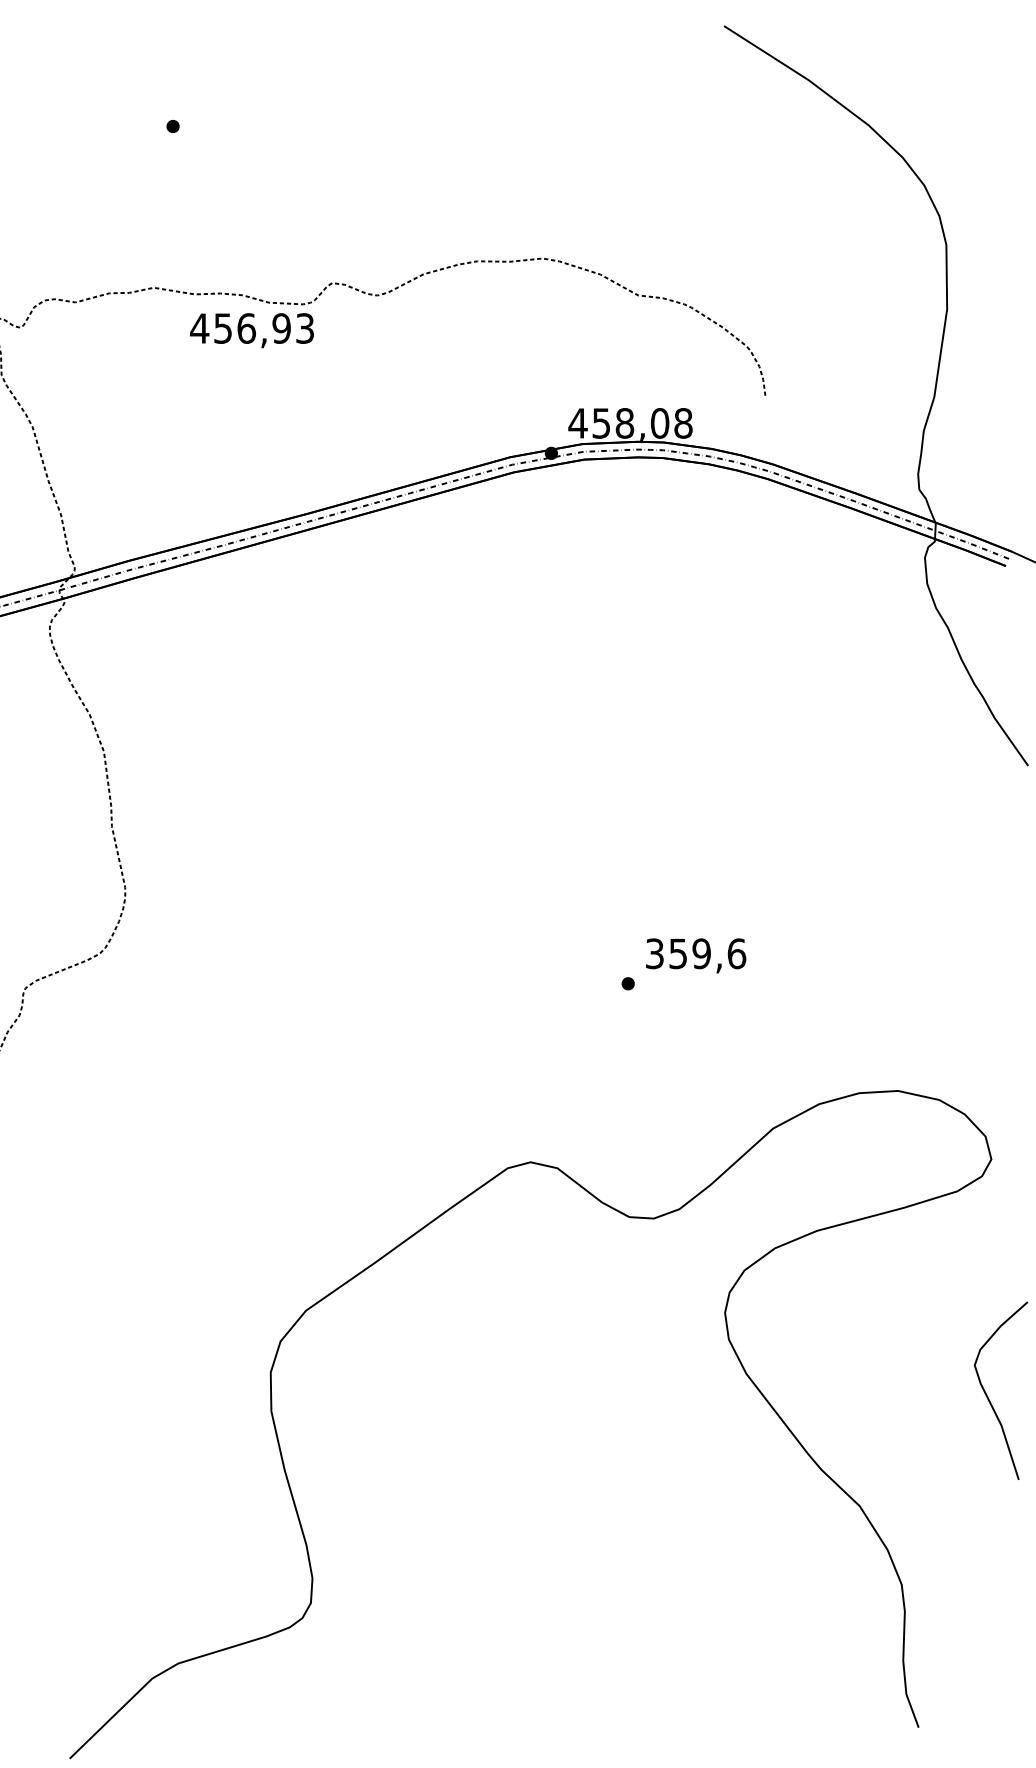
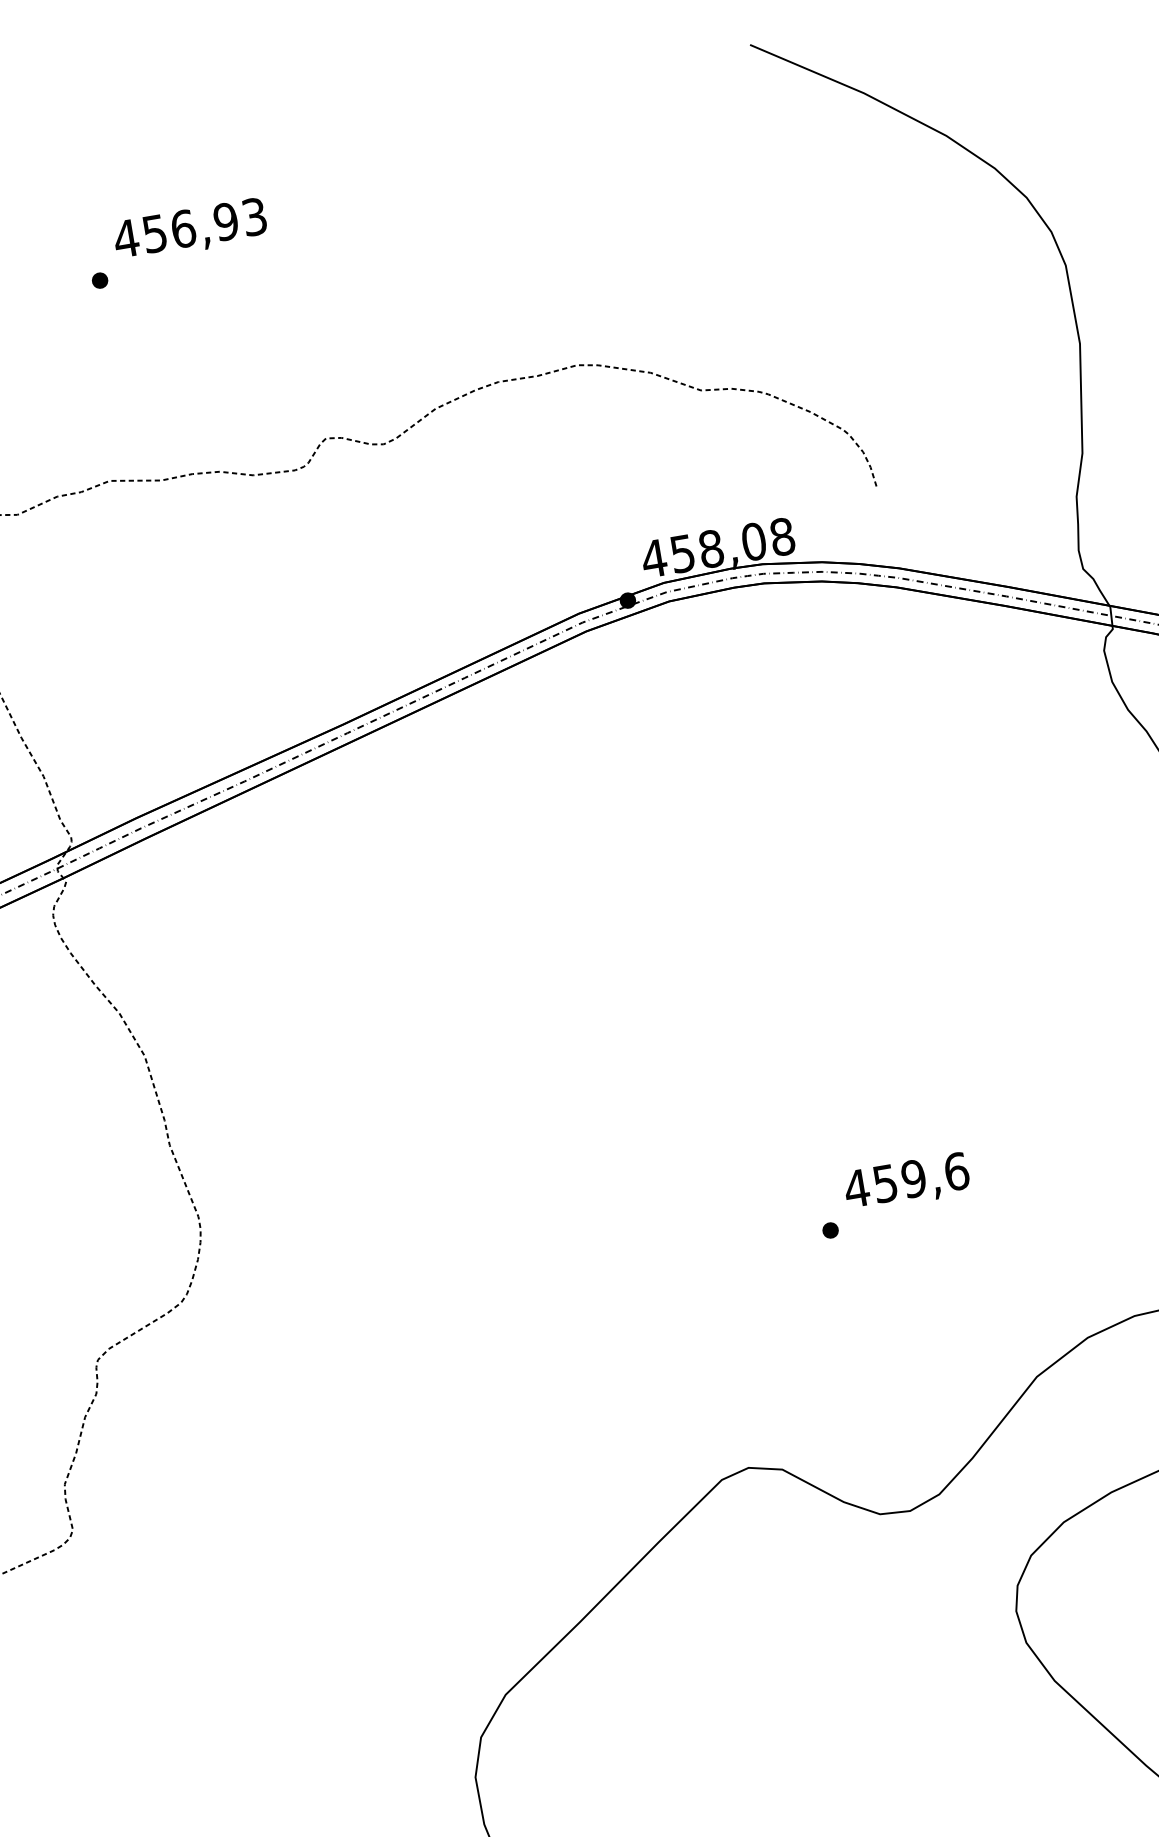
text: (251, 330) -> (189, 230), moved
text: (654, 953) -> (856, 1188), 359,6 -> 459,6

